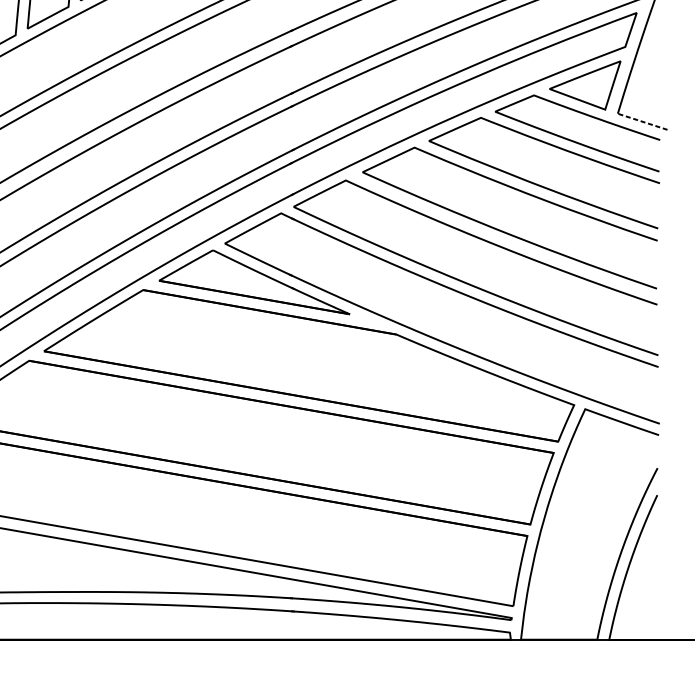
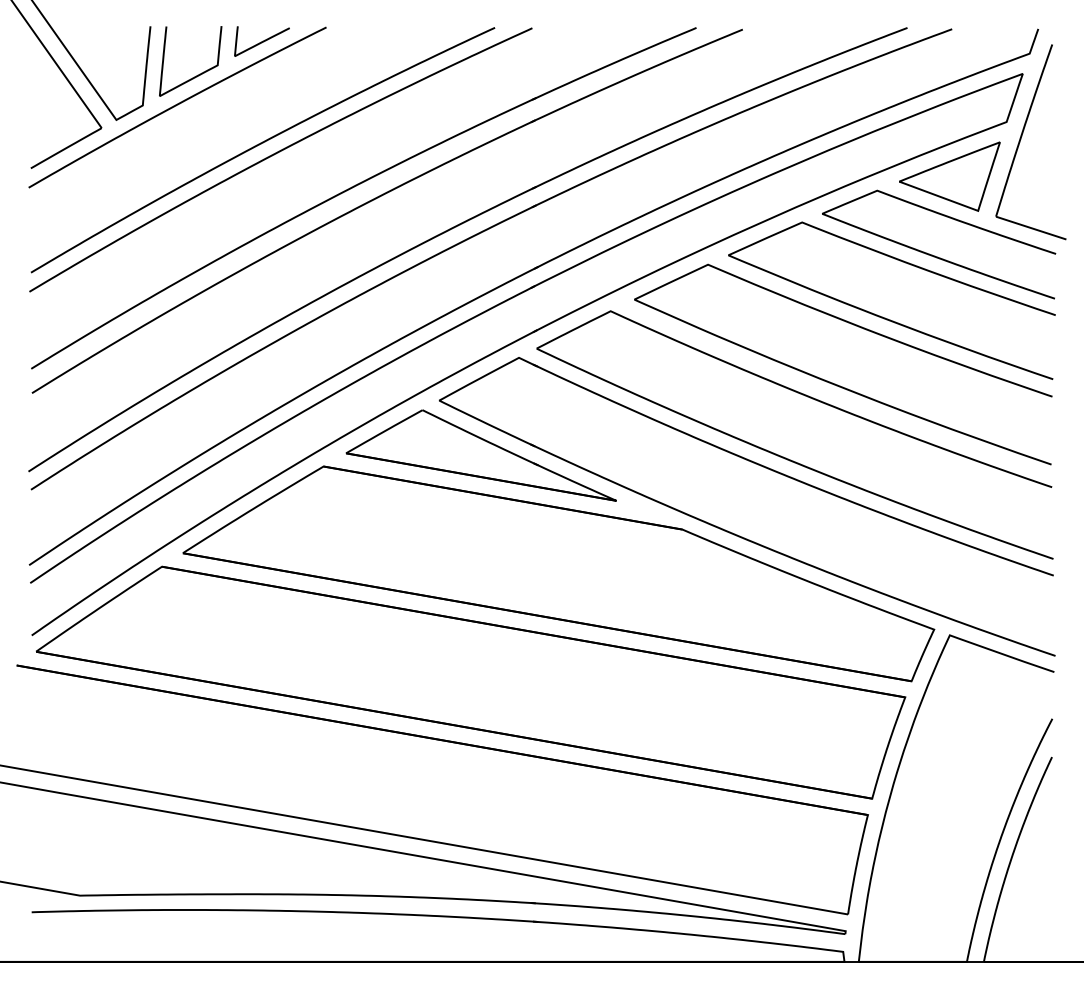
line: (642, 122) -> (1031, 228), dashed -> solid

